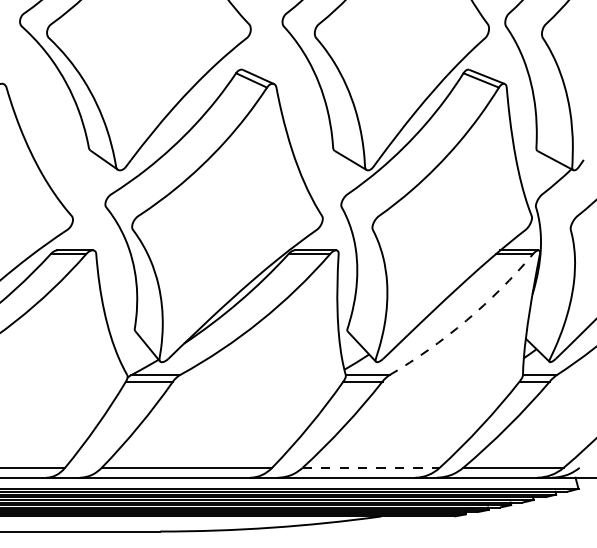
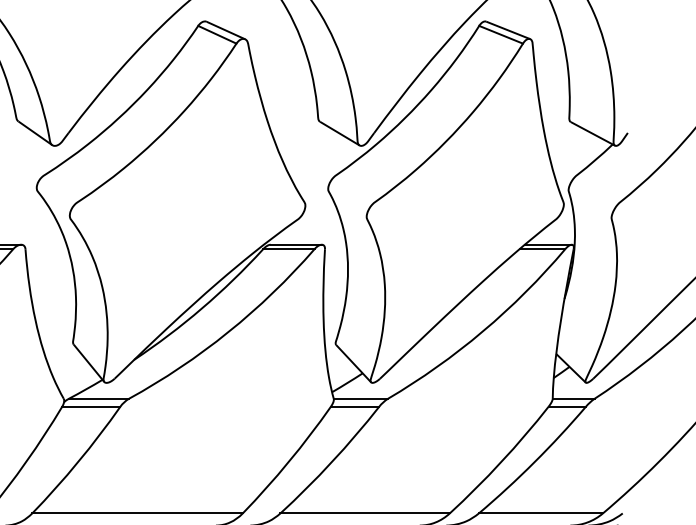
arc: (466, 320) -> (482, 331), dashed -> solid
line: (371, 467) -> (365, 512), dashed -> solid

